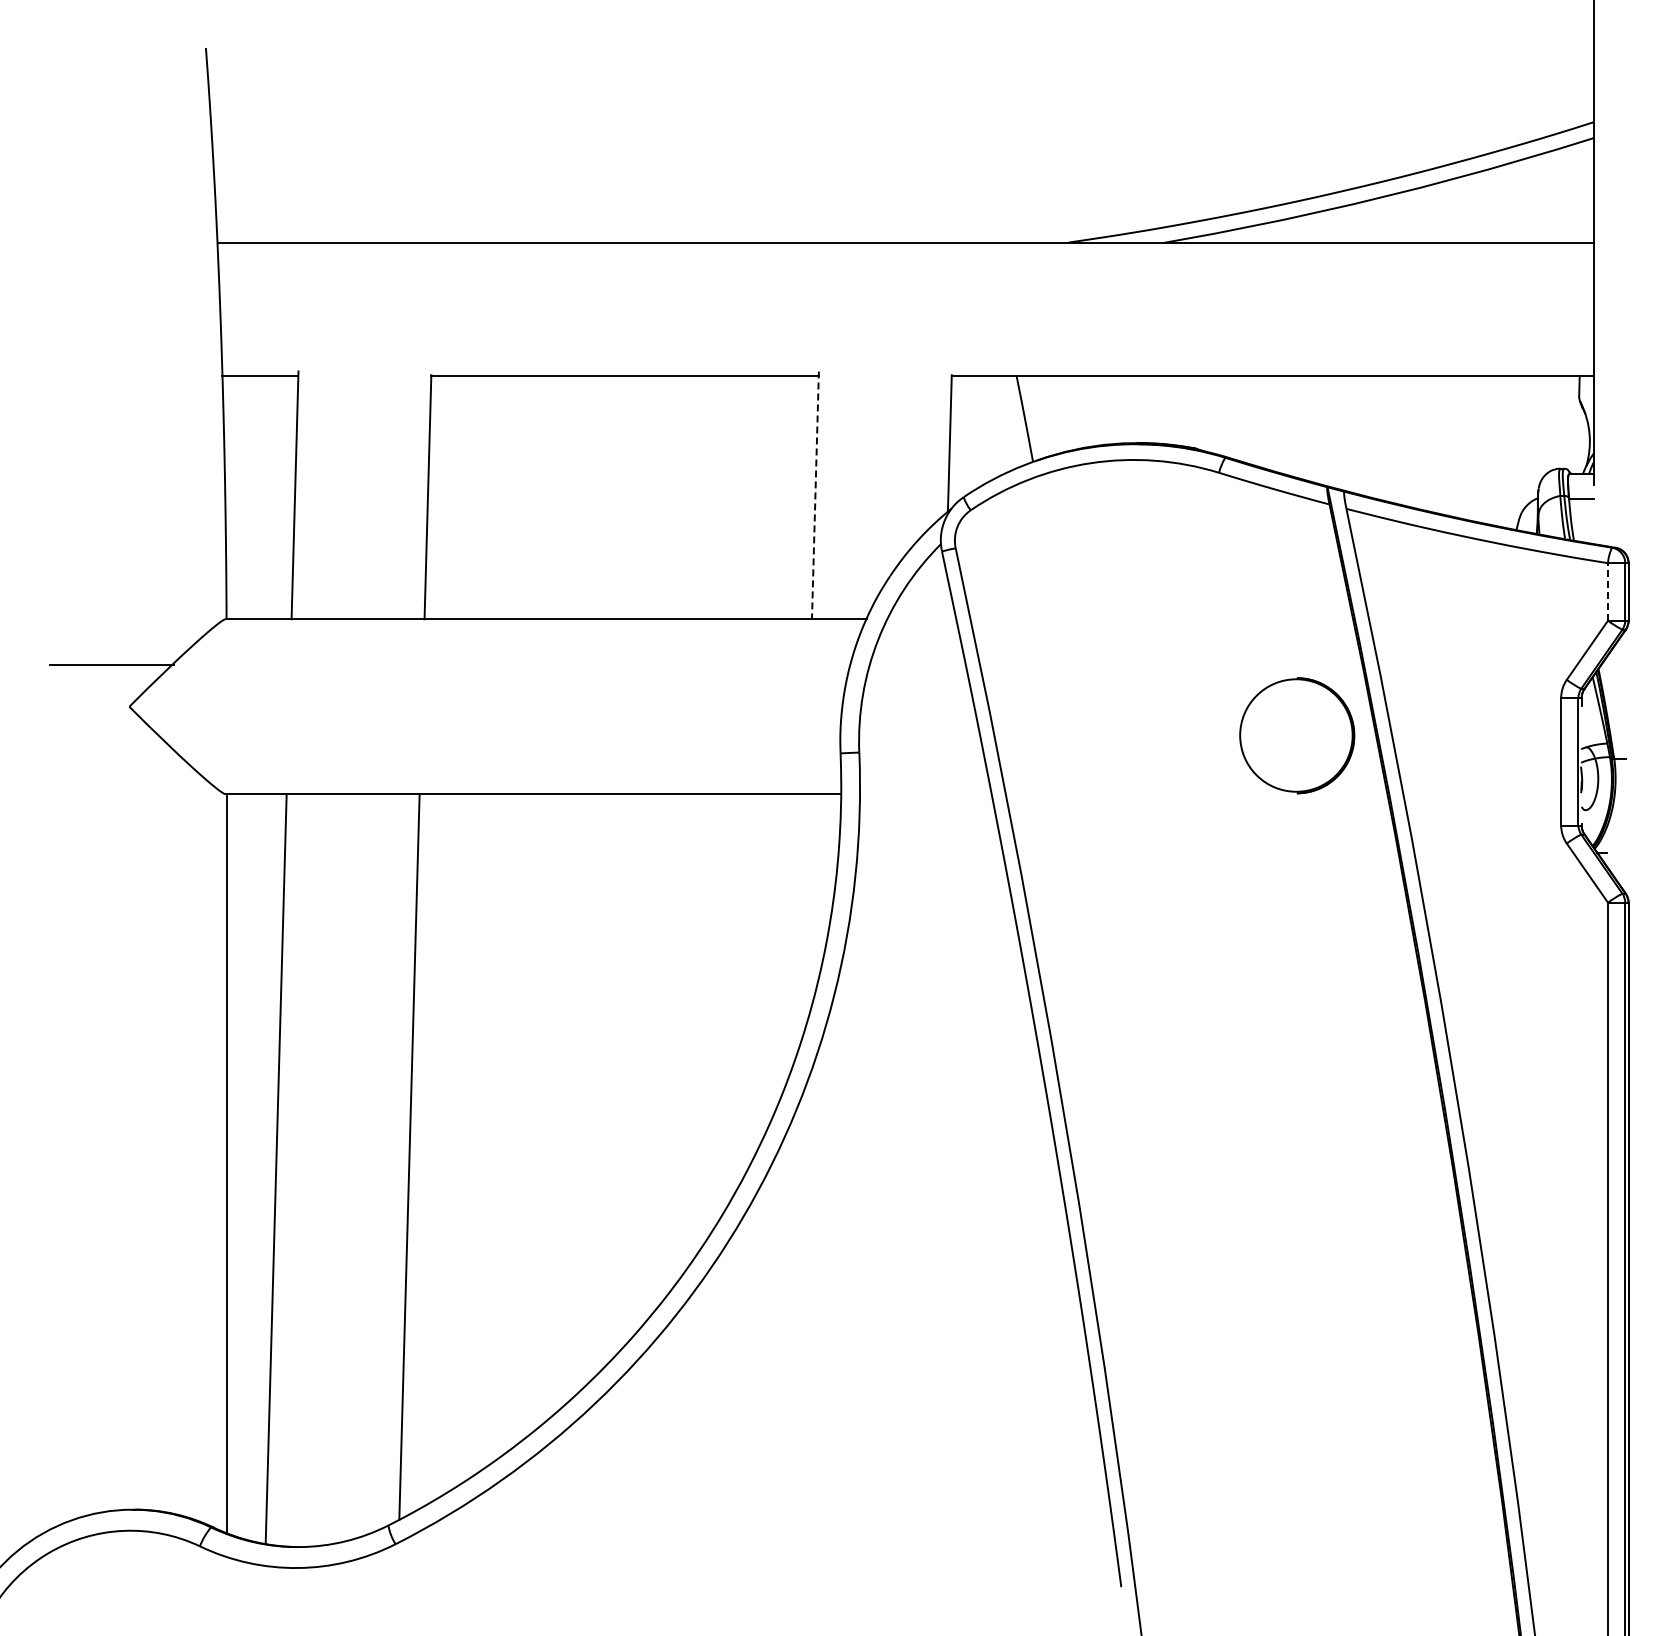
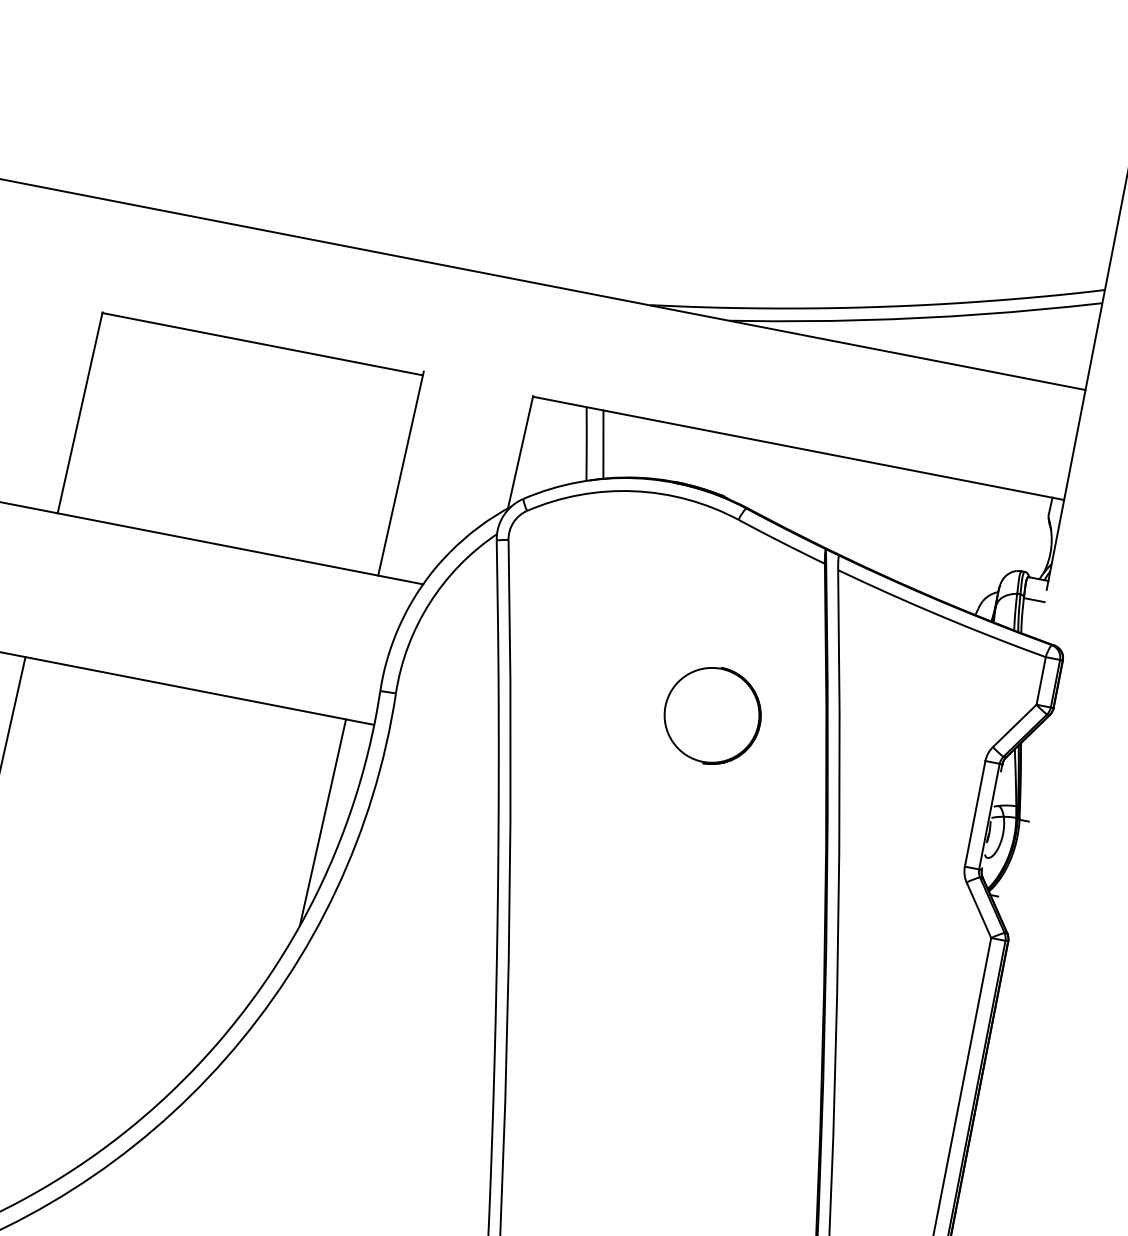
line: (1044, 415) -> (603, 444), added
line: (815, 495) -> (401, 473), dashed -> solid
line: (1608, 591) -> (1041, 680), dashed -> solid
part: (1297, 735) -> (712, 715), moved
line: (803, 919) -> (322, 822), added

